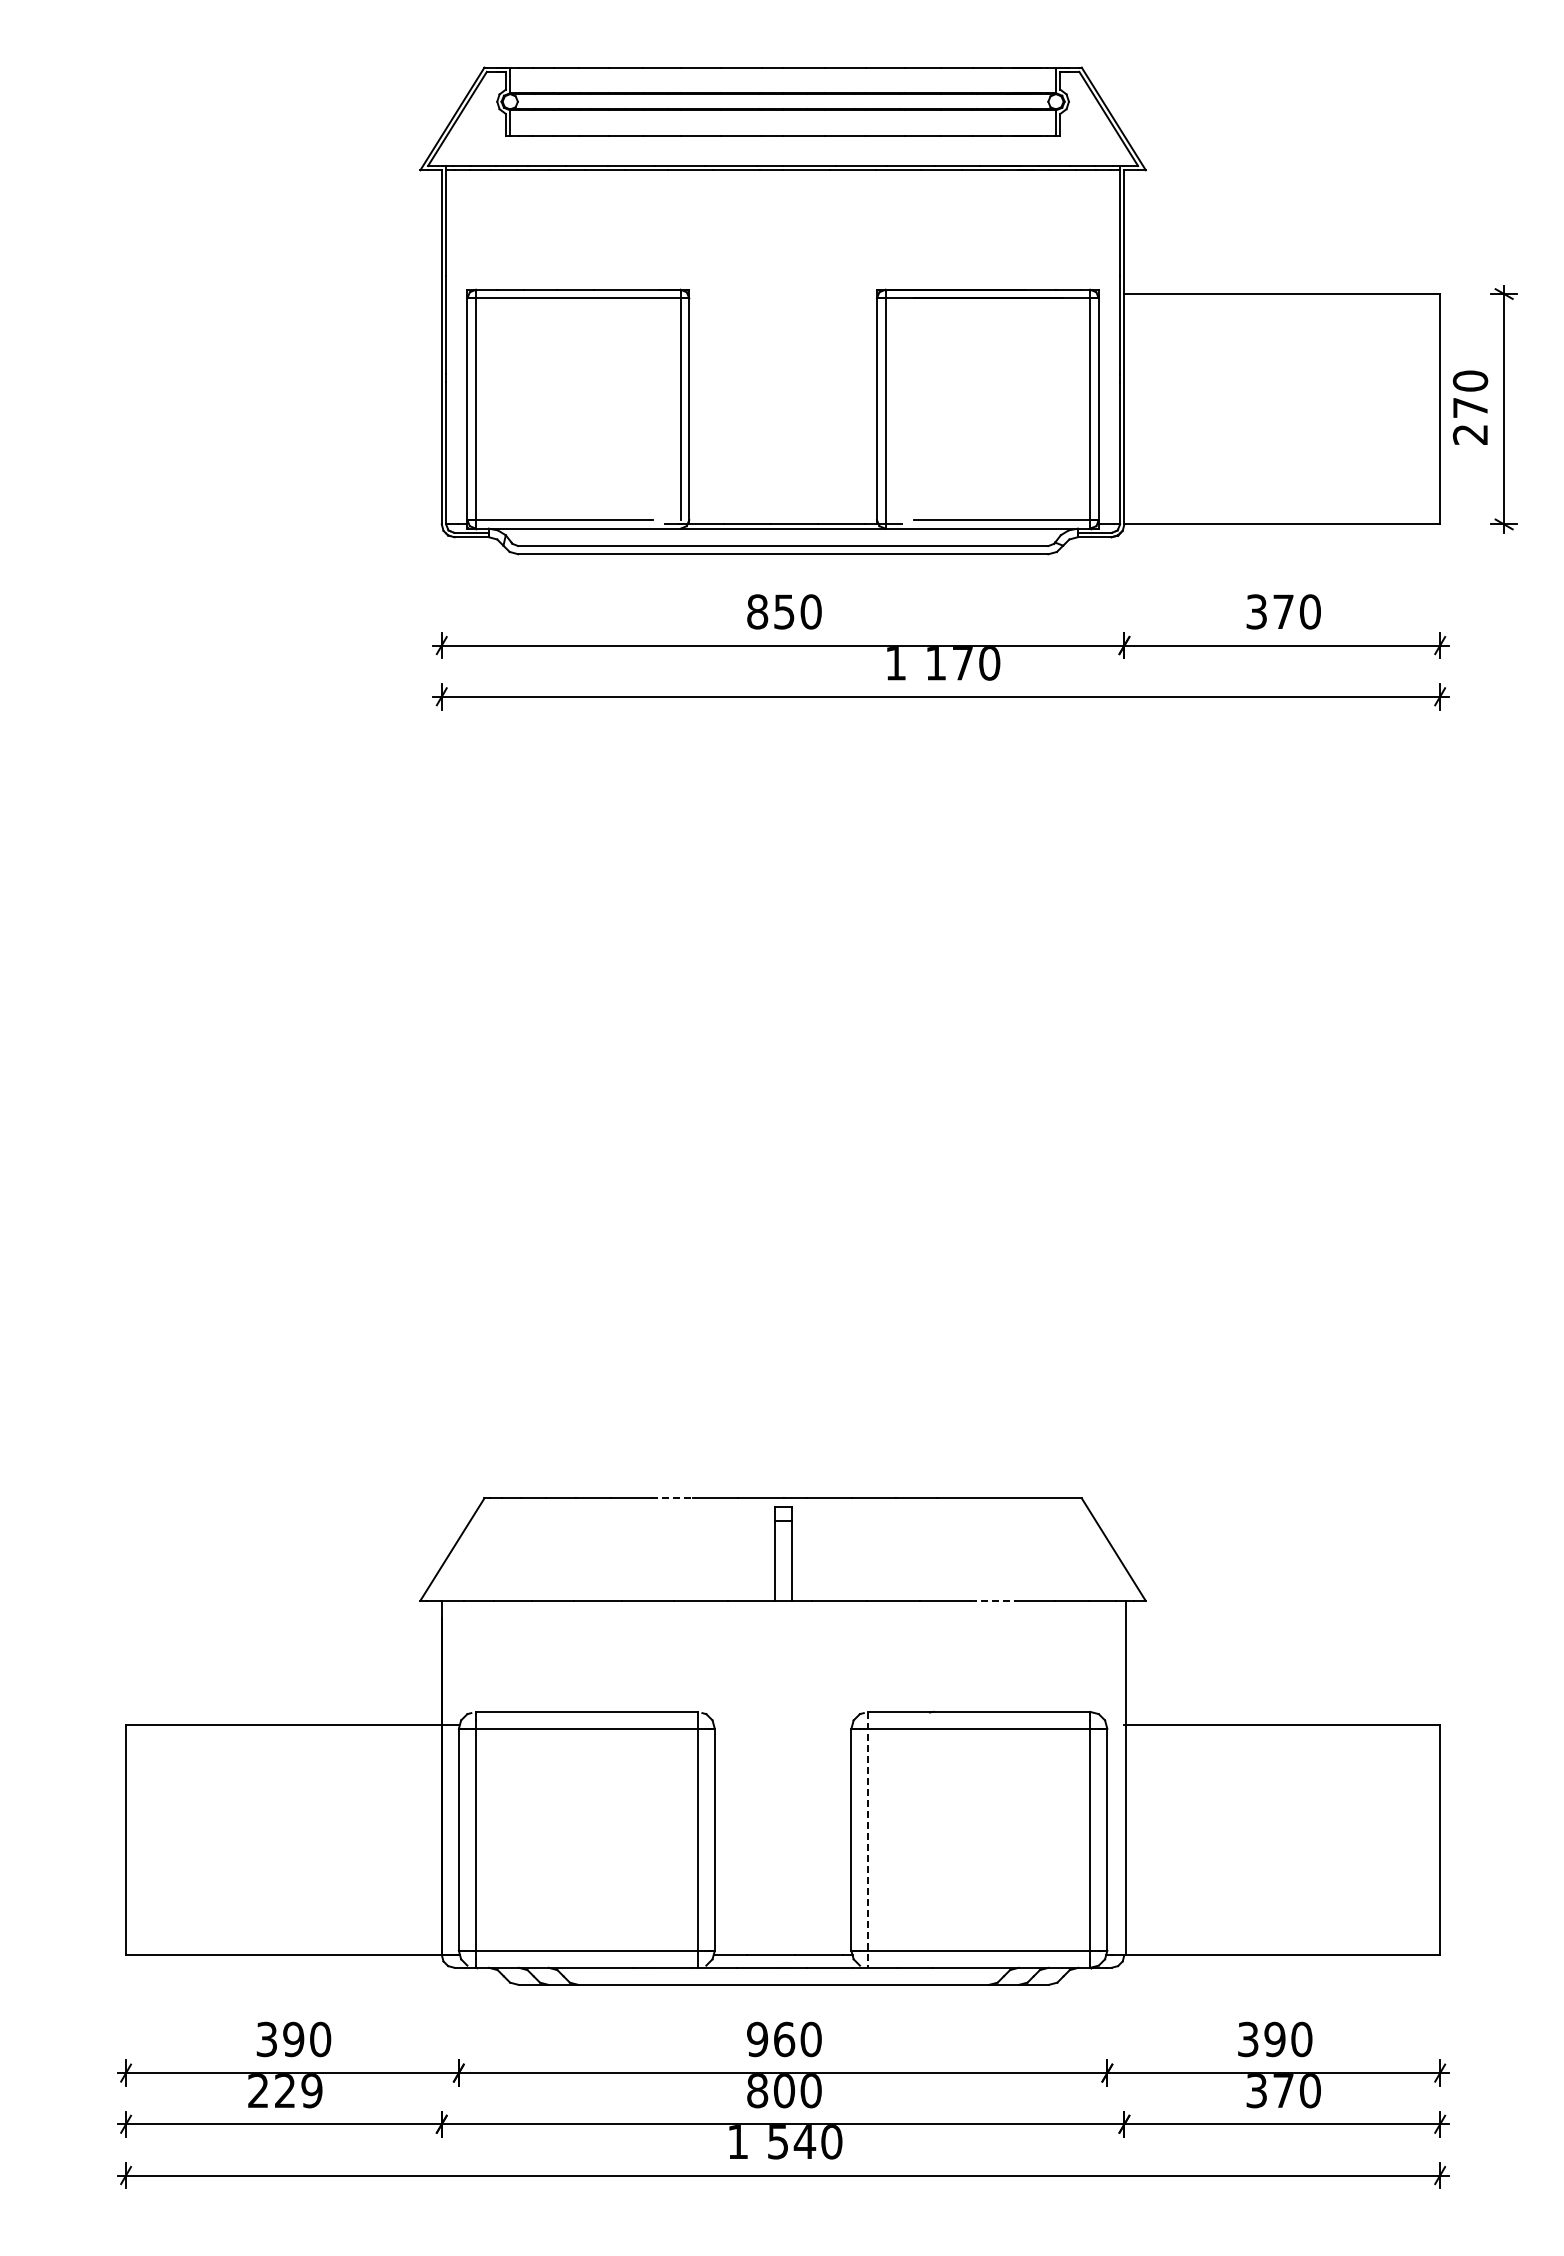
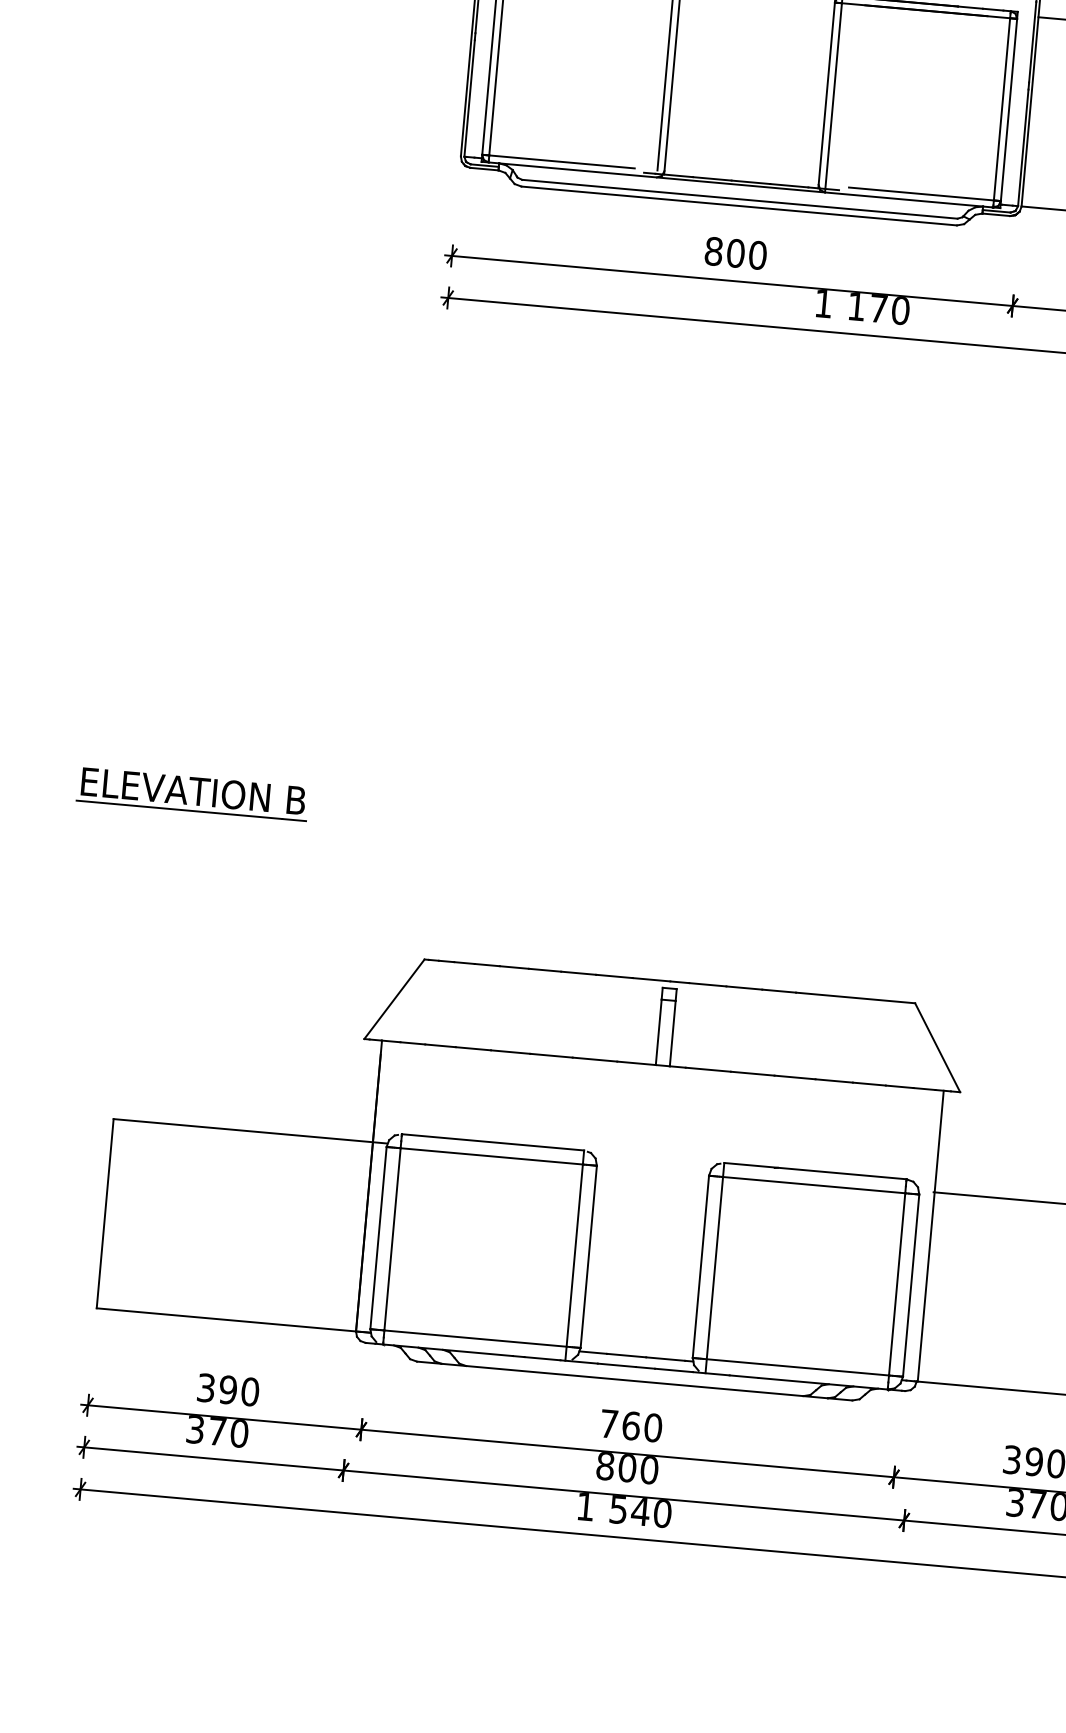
text: (784, 611) -> (736, 253), 850 -> 800
part: (186, 1323) -> (192, 794), added
line: (672, 1498) -> (579, 973), dashed -> solid
line: (992, 1600) -> (834, 1080), dashed -> solid
line: (868, 1839) -> (714, 1267), dashed -> solid
text: (757, 2039) -> (609, 1423), 960 -> 760
text: (285, 2091) -> (217, 1432), 229 -> 370

